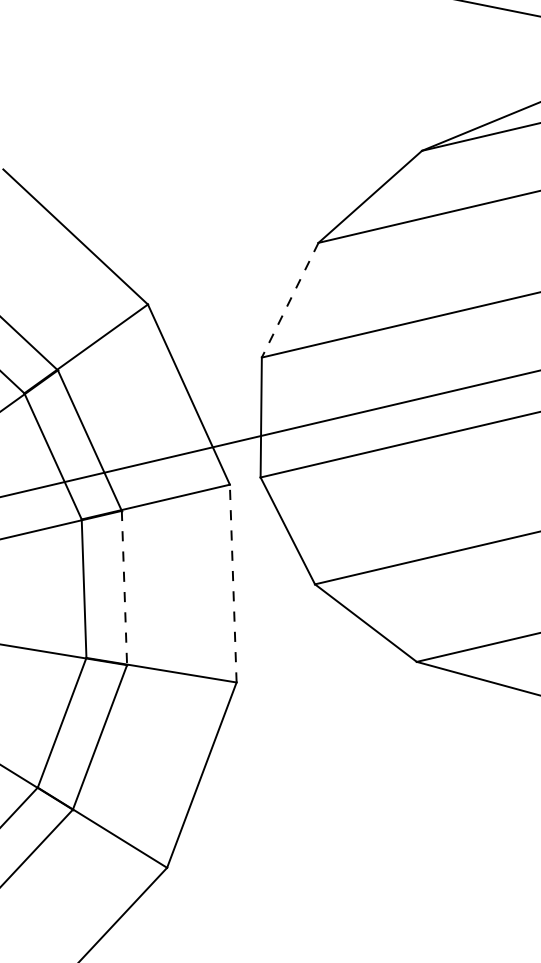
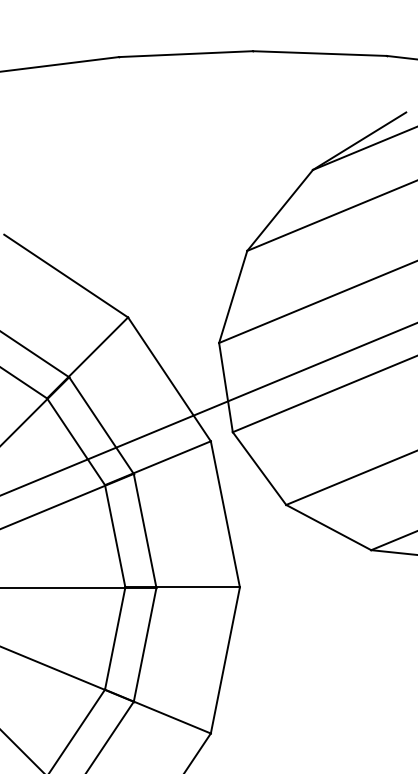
line: (290, 301) -> (233, 297), dashed -> solid
line: (233, 582) -> (225, 513), dashed -> solid
line: (124, 588) -> (145, 531), dashed -> solid

